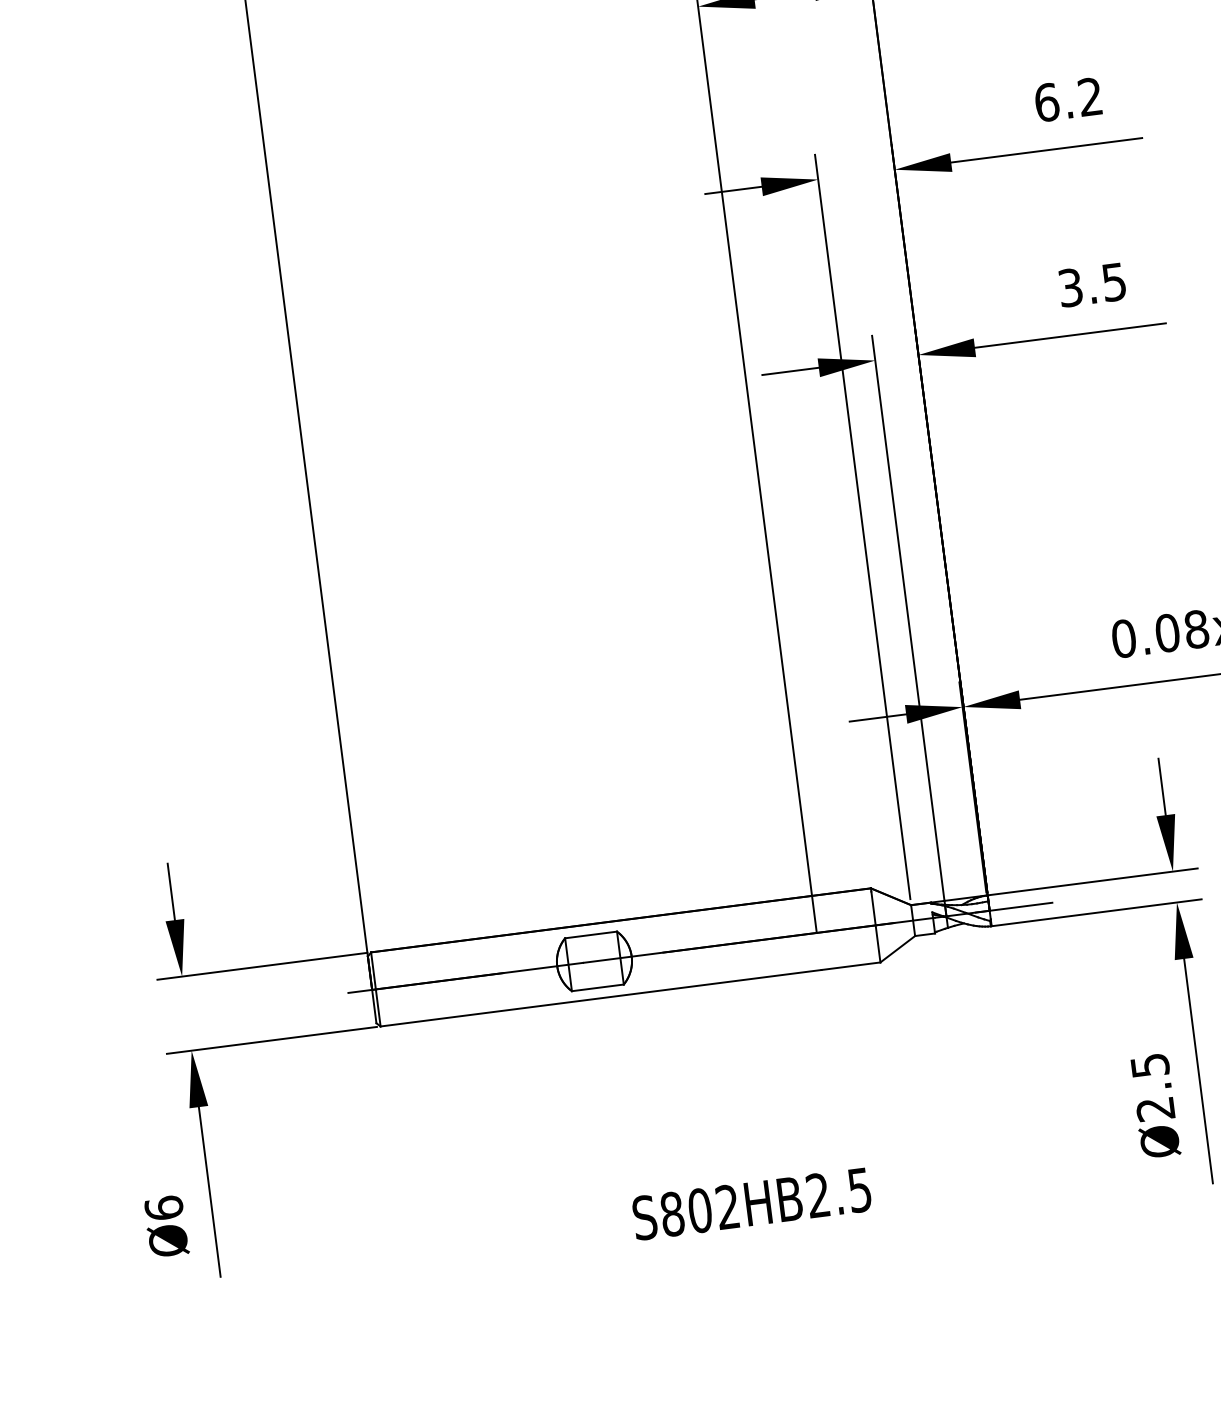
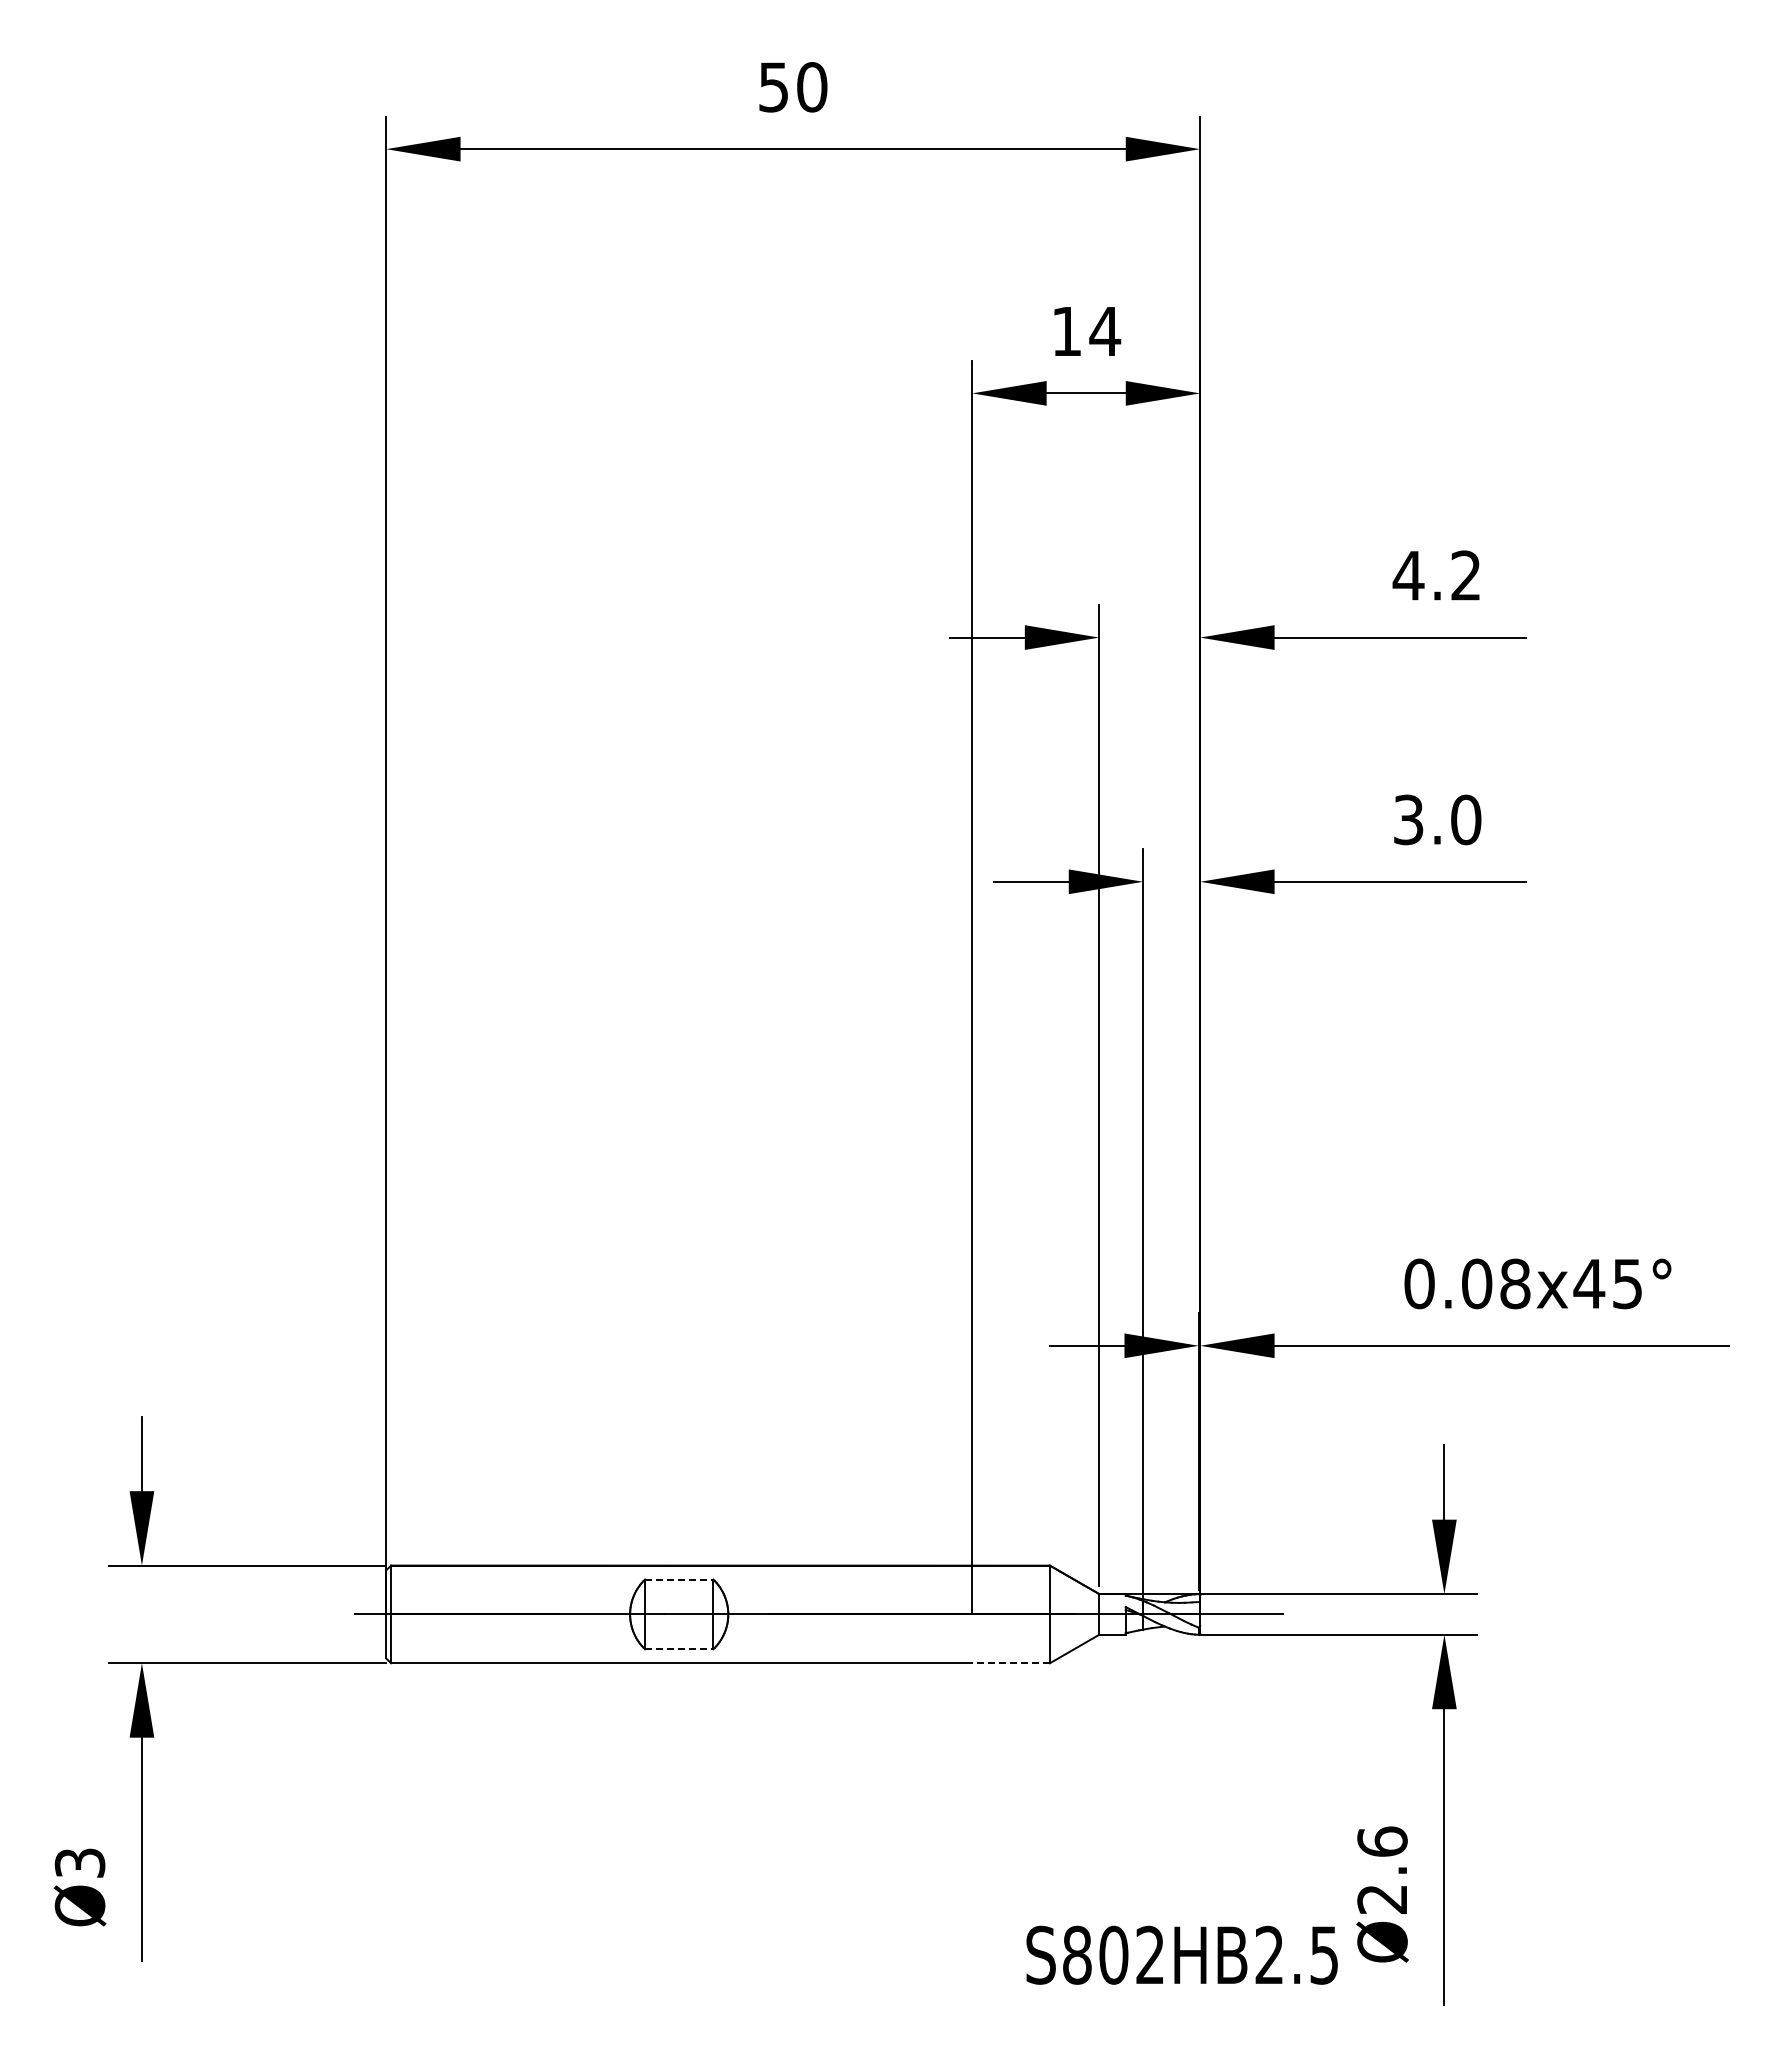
text: (1046, 102) -> (1408, 575), 6.2 -> 4.2
text: (1114, 281) -> (1466, 819), 3.5 -> 3.0
line: (591, 934) -> (679, 1579), solid -> dashed
line: (851, 966) -> (1011, 1663), solid -> dashed
line: (598, 987) -> (679, 1649), solid -> dashed
text: (1150, 1065) -> (1382, 1841), Ø2.5 -> Ø2.6
text: (751, 1203) -> (1181, 1954), moved
text: (163, 1207) -> (79, 1862), Ø6 -> Ø3

